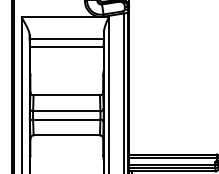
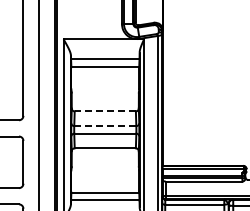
line: (66, 95) -> (105, 111), solid -> dashed
line: (66, 111) -> (105, 126), solid -> dashed

